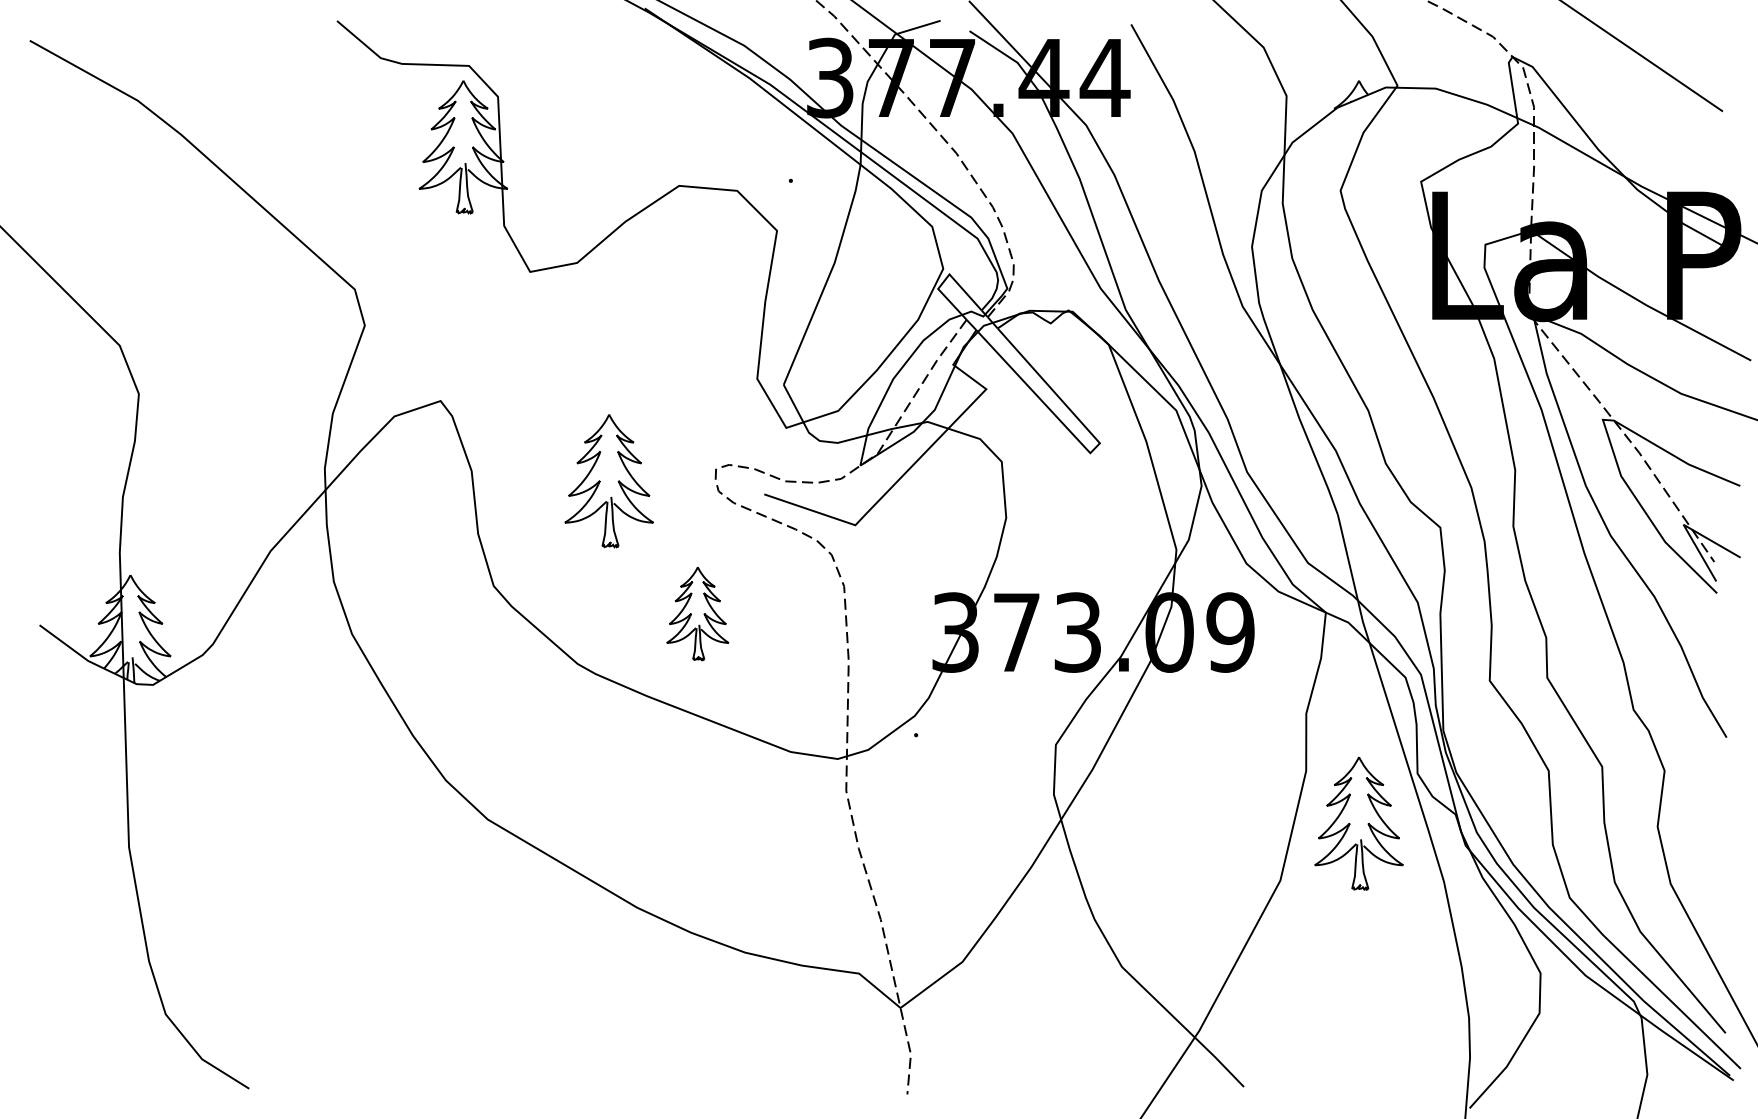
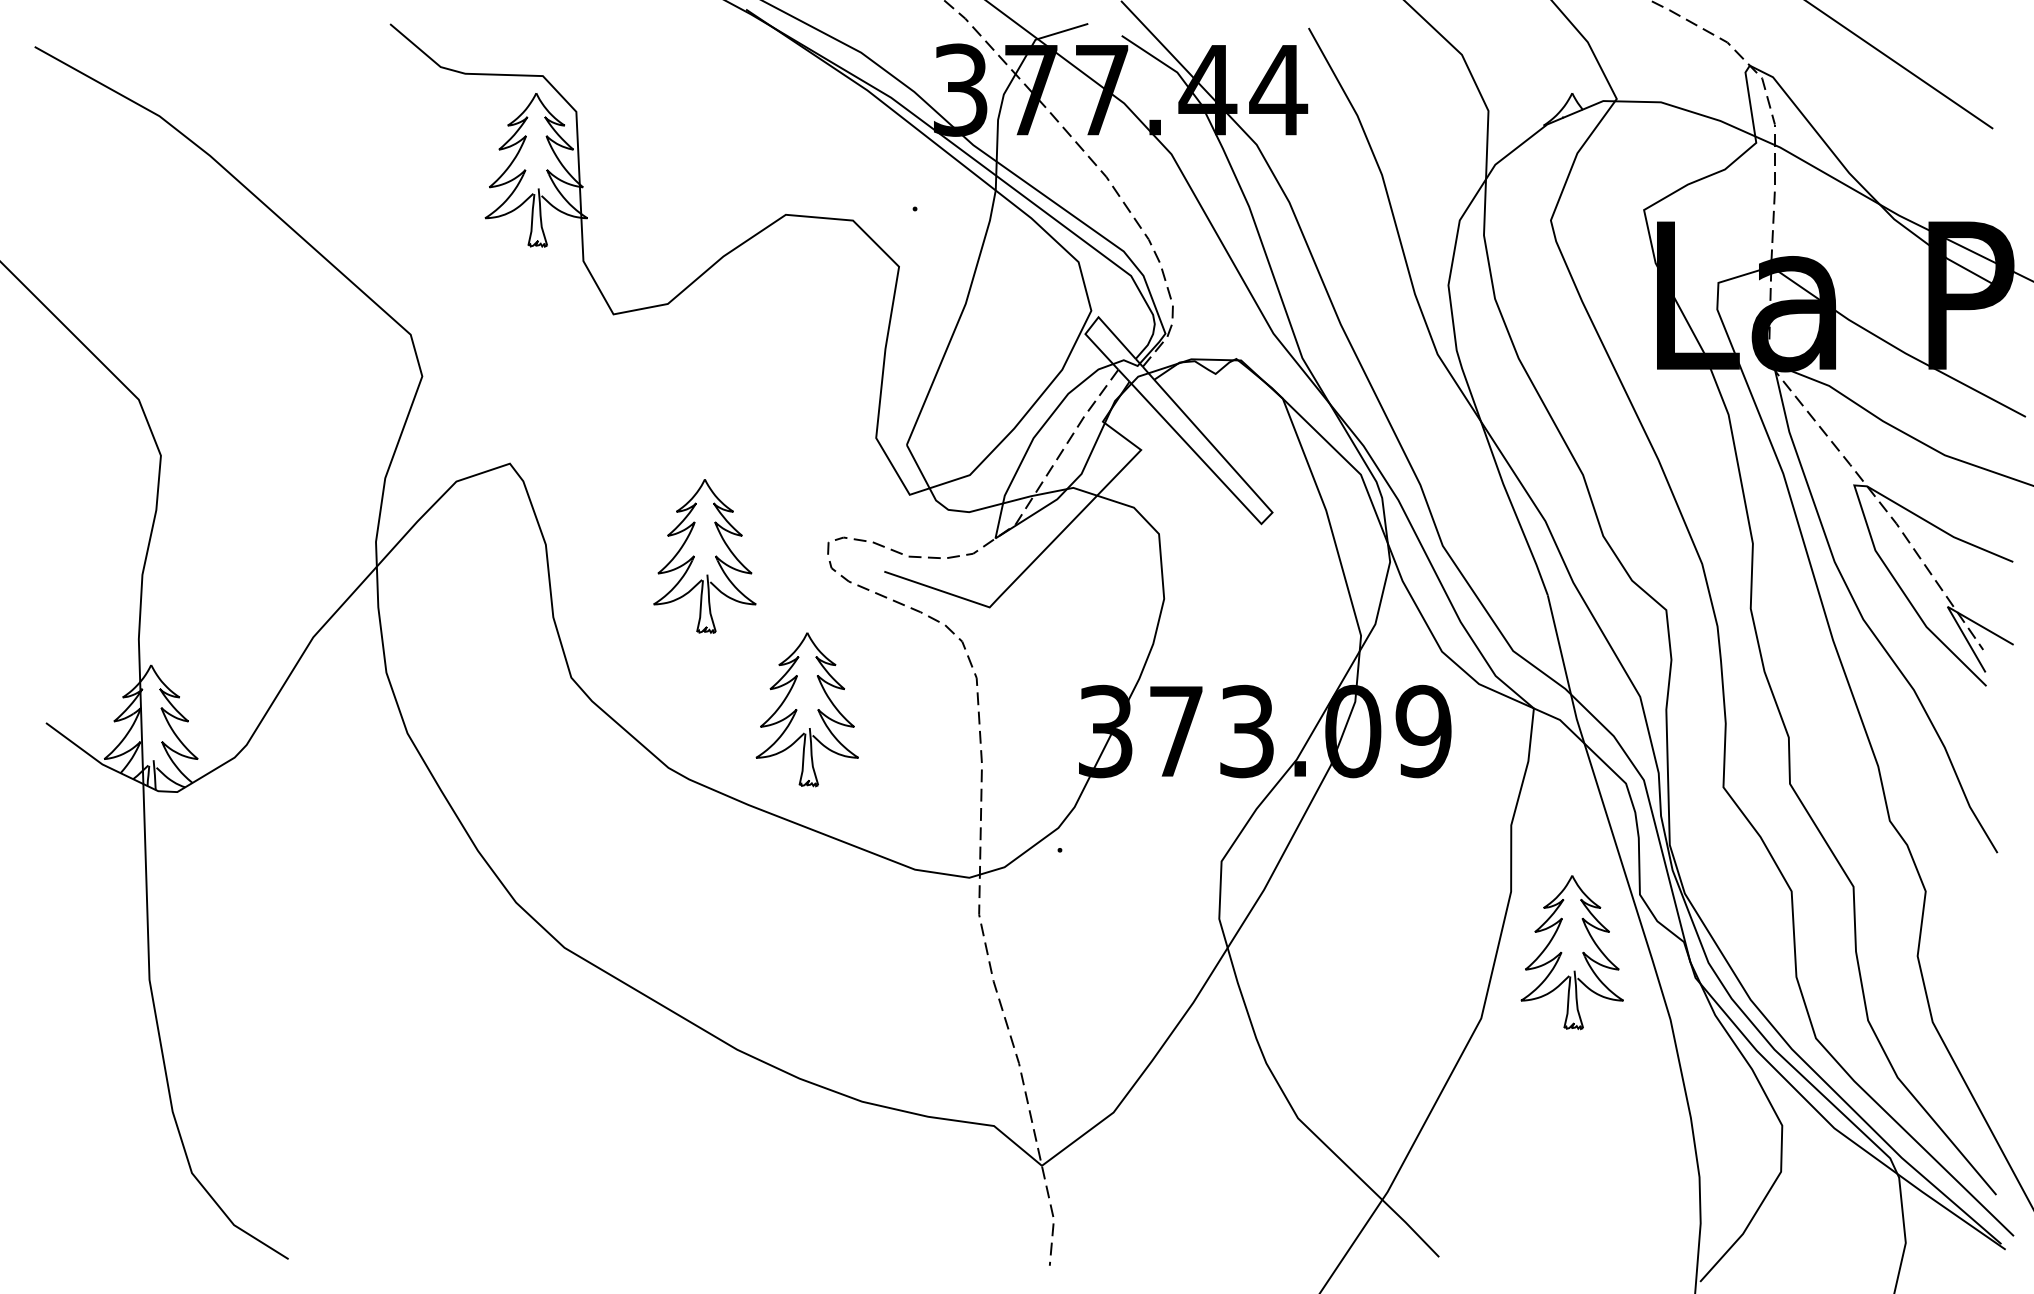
part: (697, 613) -> (807, 709), size x1.43

